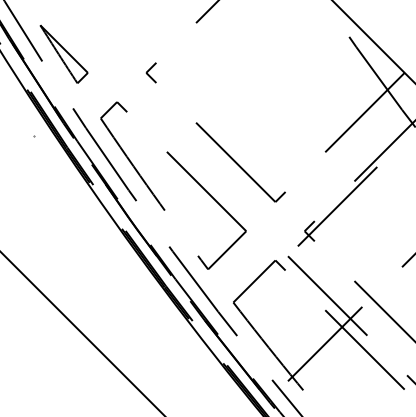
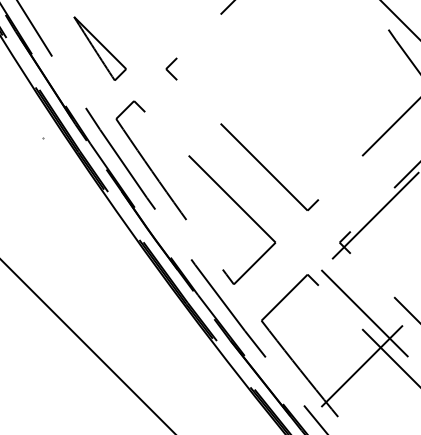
part: (63, 53) -> (99, 47), moved

